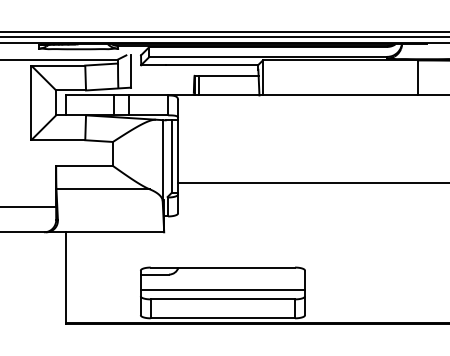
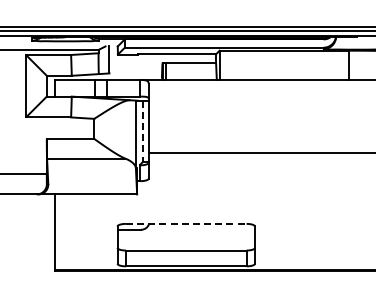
line: (171, 157) -> (143, 131), solid -> dashed
line: (223, 267) -> (186, 223), solid -> dashed
line: (222, 289) -> (185, 242), removed

